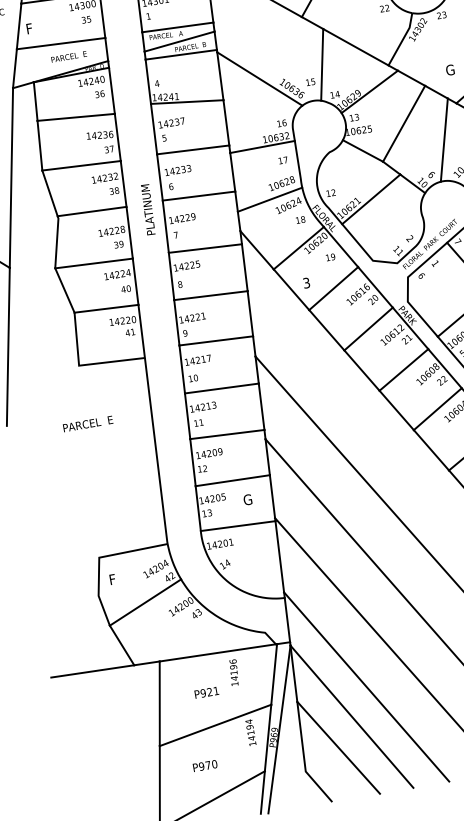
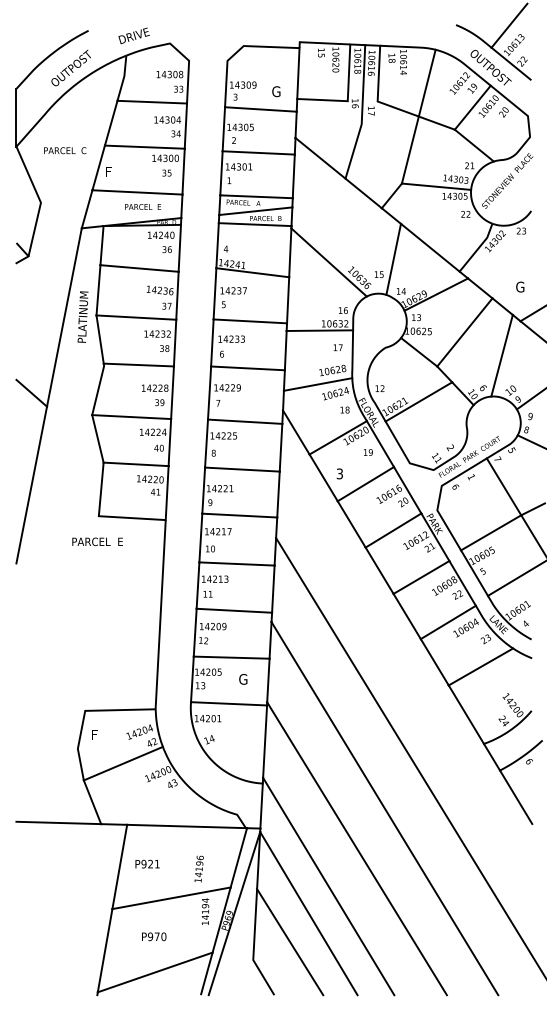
text: (147, 209) -> (82, 316), moved
text: (87, 423) -> (97, 541), moved
text: (233, 672) -> (198, 868), moved
text: (206, 692) -> (147, 863), moved

